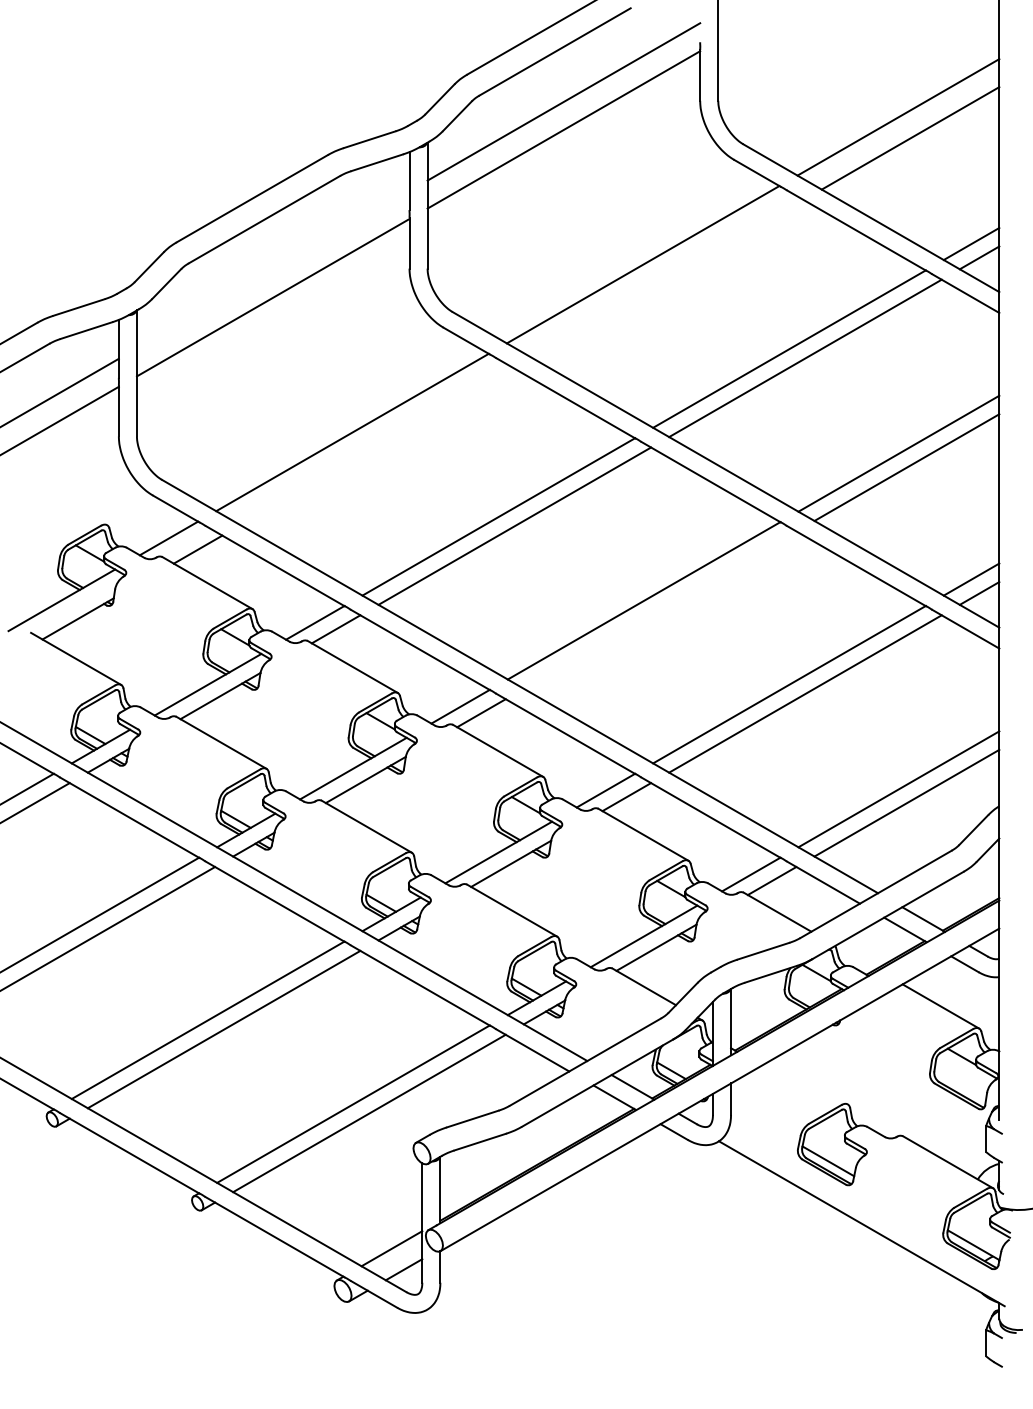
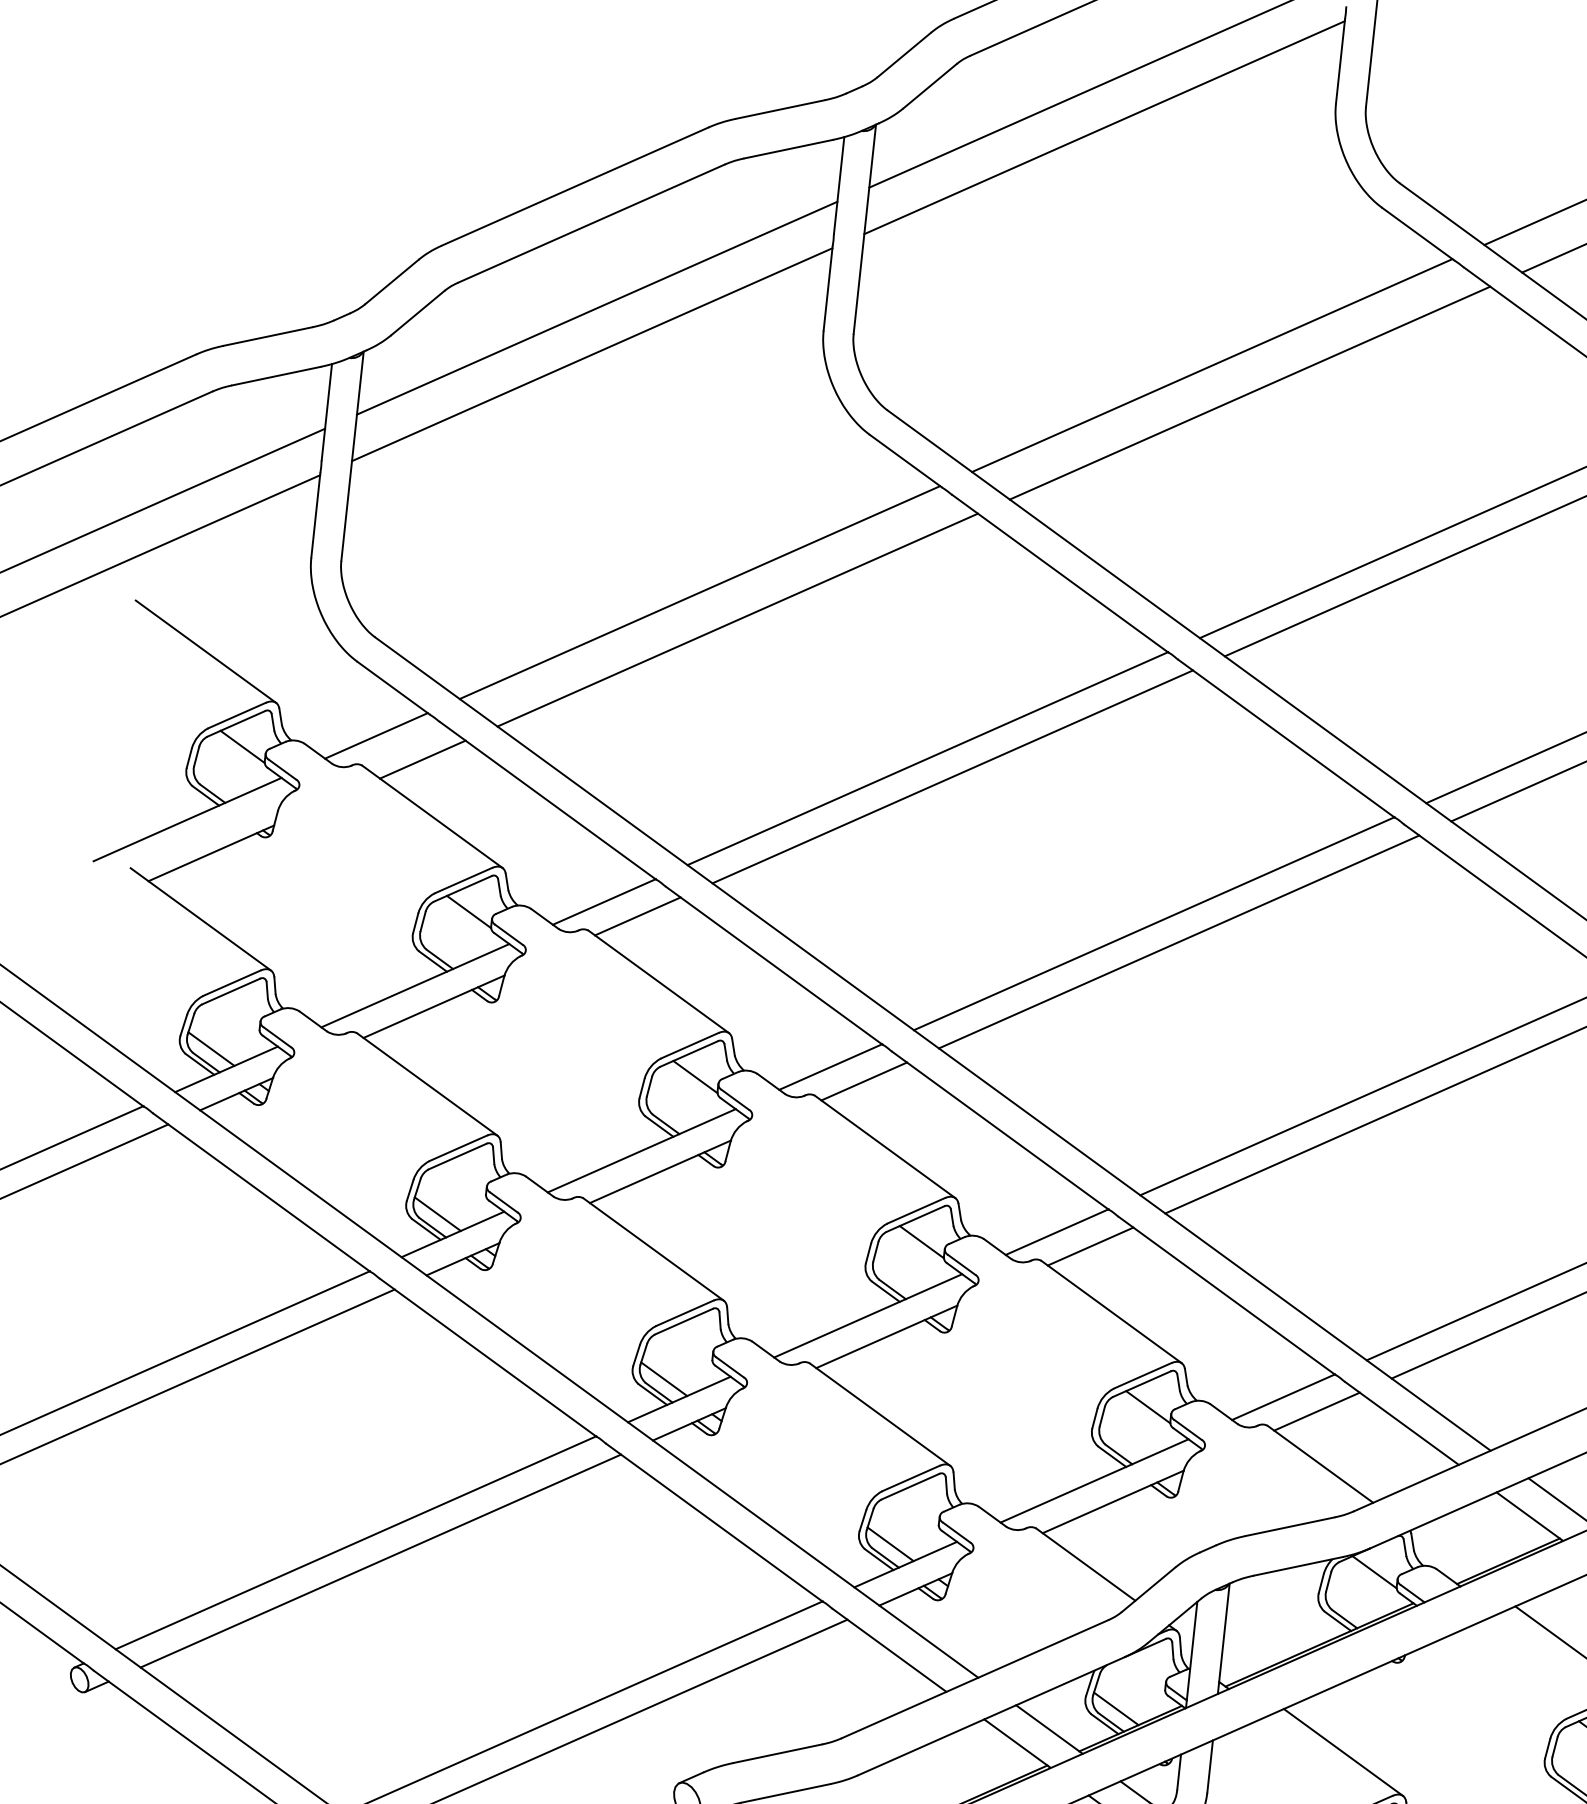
line: (272, 269) -> (596, 307), added
line: (667, 278) -> (1250, 392), added
line: (376, 446) -> (737, 620), added
line: (62, 499) -> (206, 652), added
line: (659, 609) -> (1178, 940), added
line: (809, 1082) -> (1343, 1752), added

